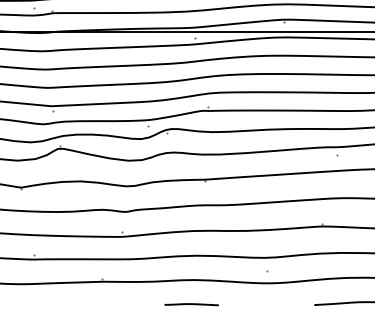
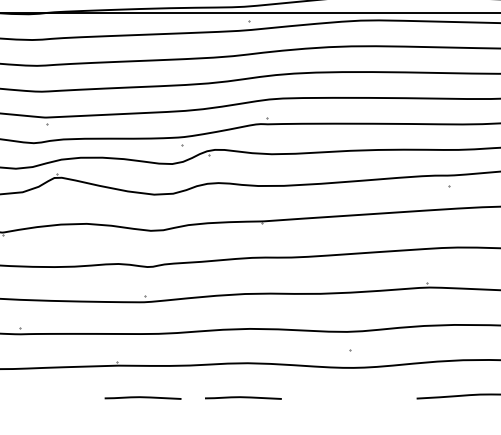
line: (120, 304) -> (142, 397), added

